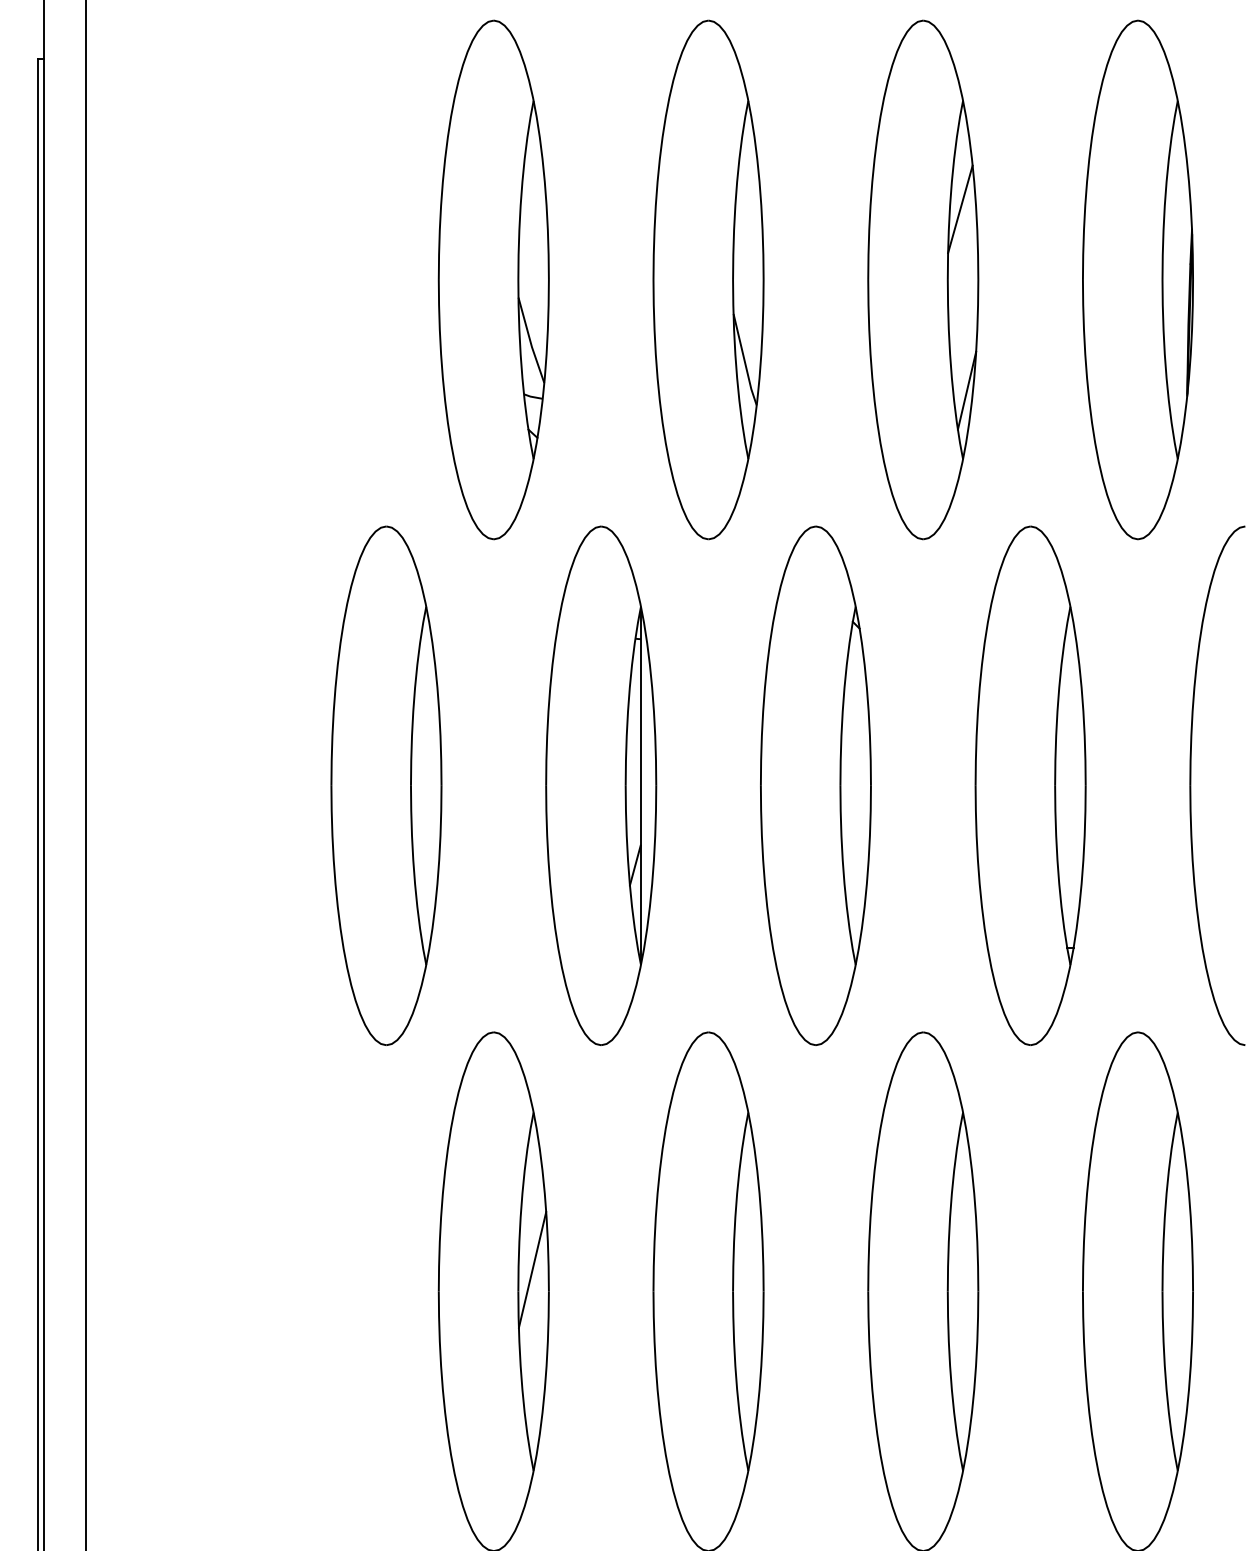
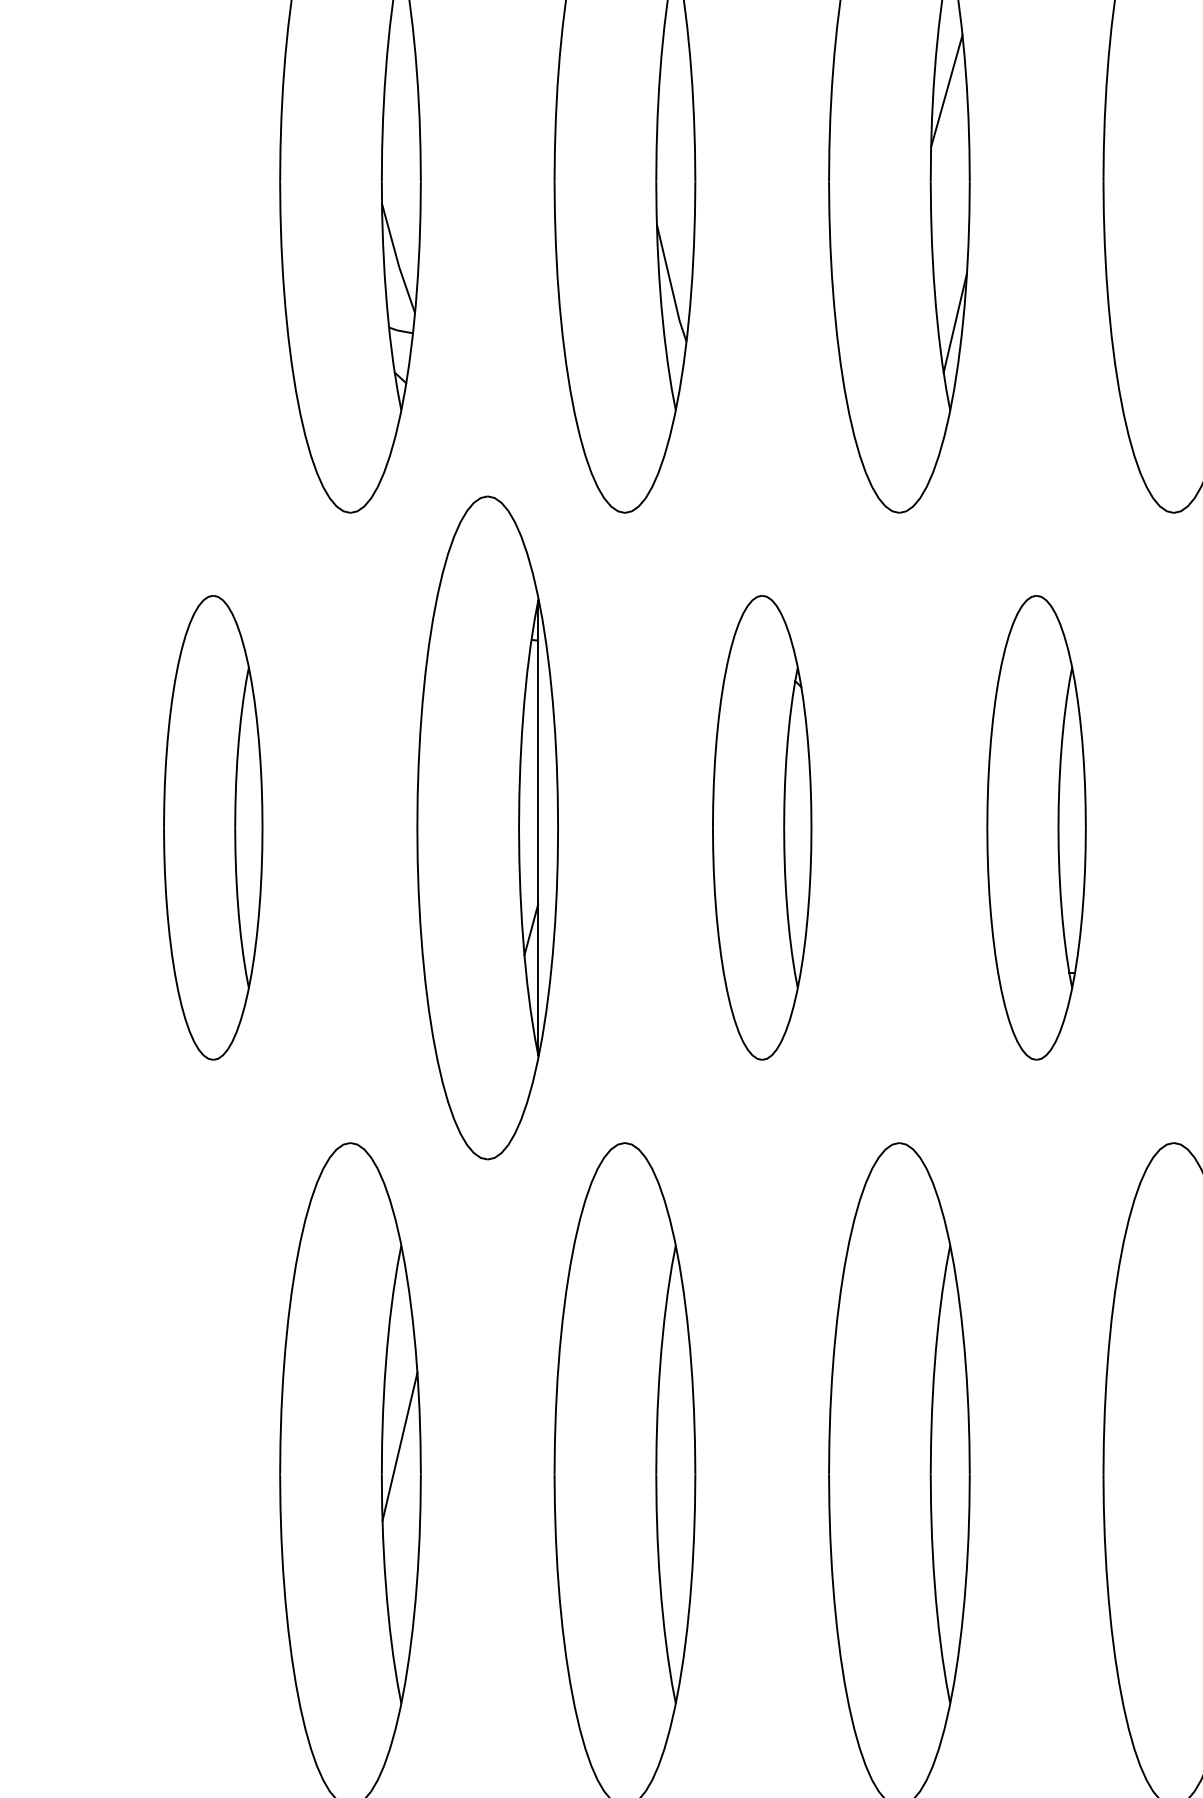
part: (386, 785) -> (213, 827), size x0.7
part: (815, 785) -> (761, 827), size x0.7
part: (1030, 785) -> (1036, 827), size x0.7

